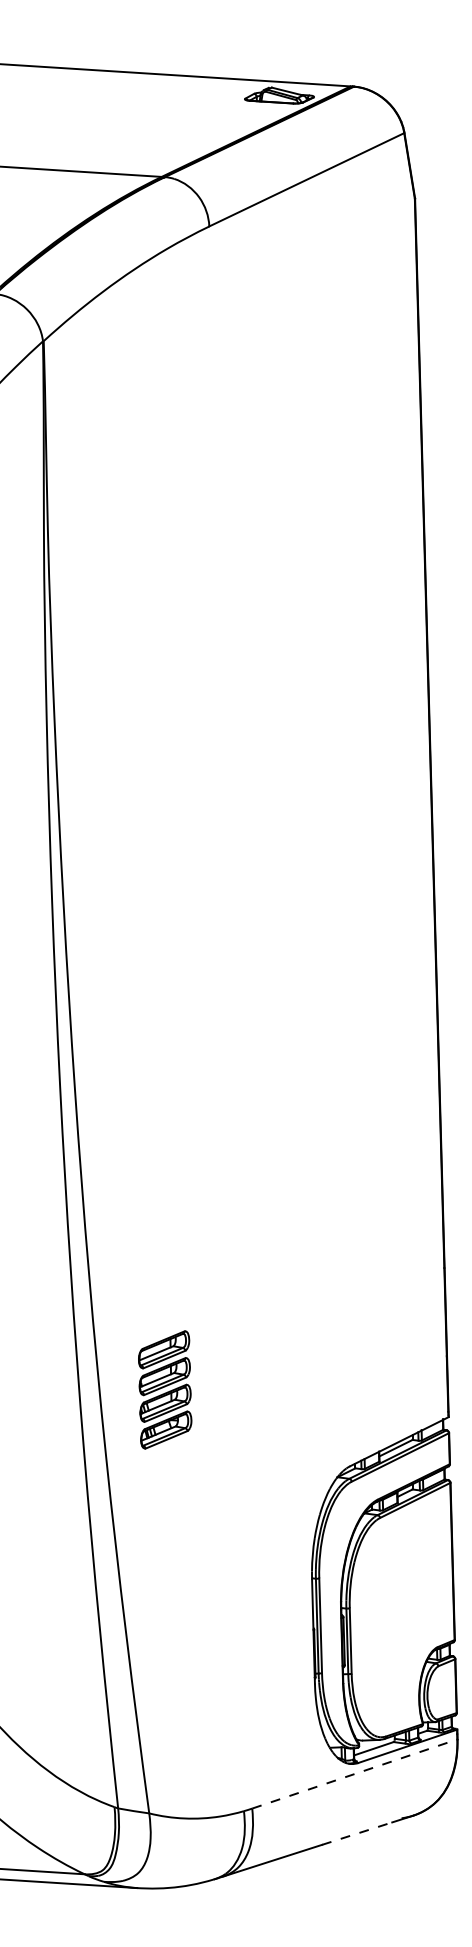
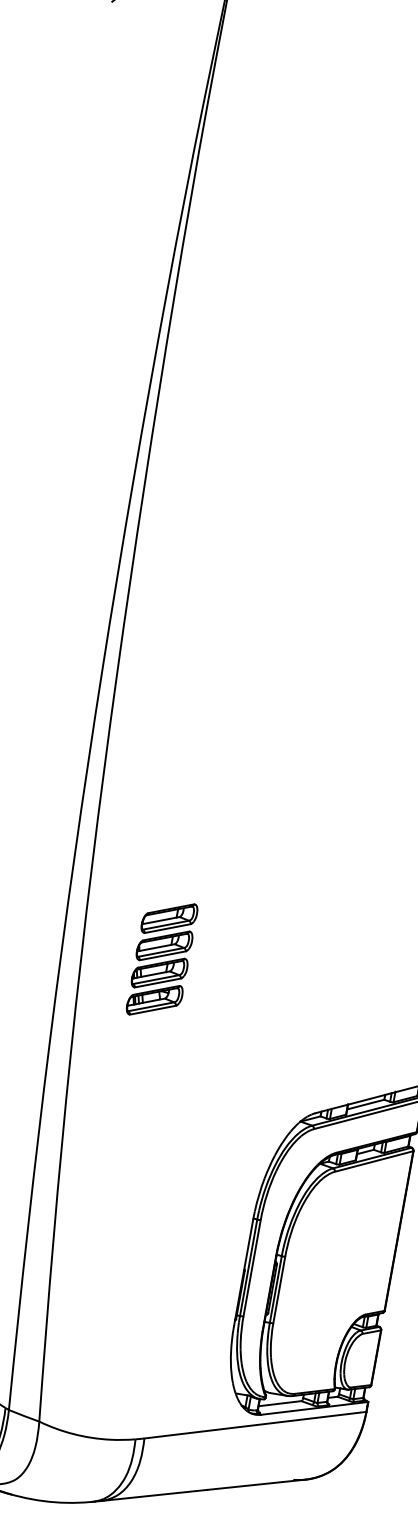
part: (165, 1389) -> (162, 959), moved
line: (355, 1773) -> (256, 1424), dashed -> solid
line: (357, 1833) -> (245, 1485), dashed -> solid

